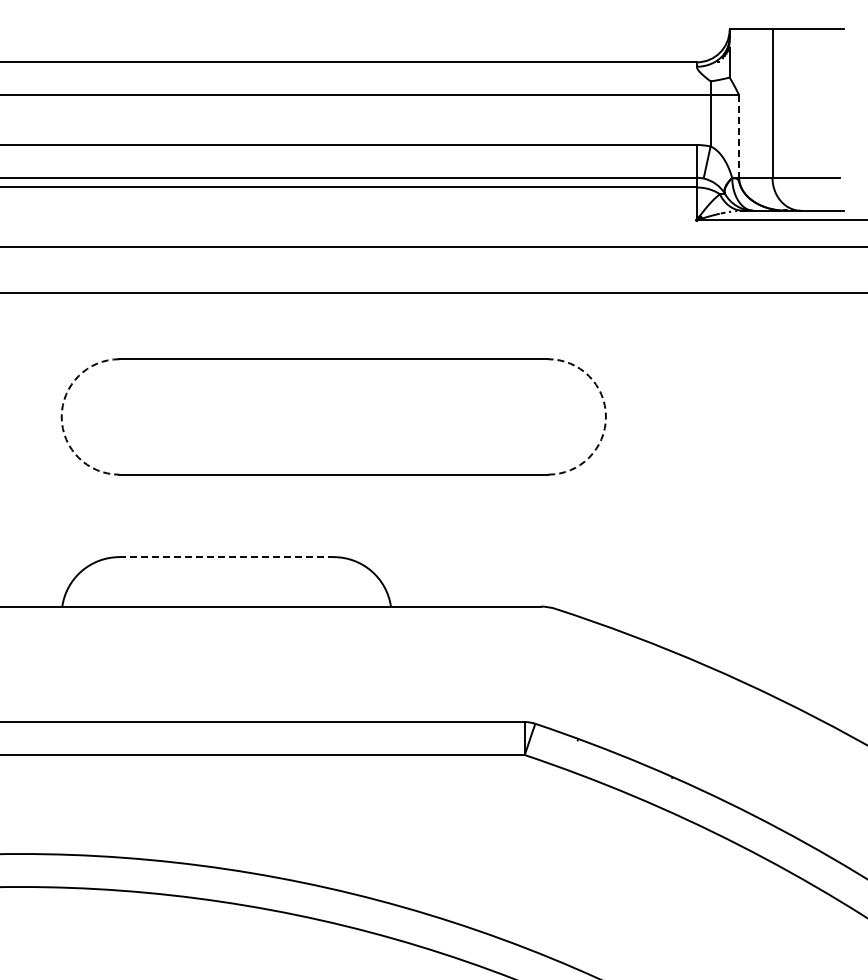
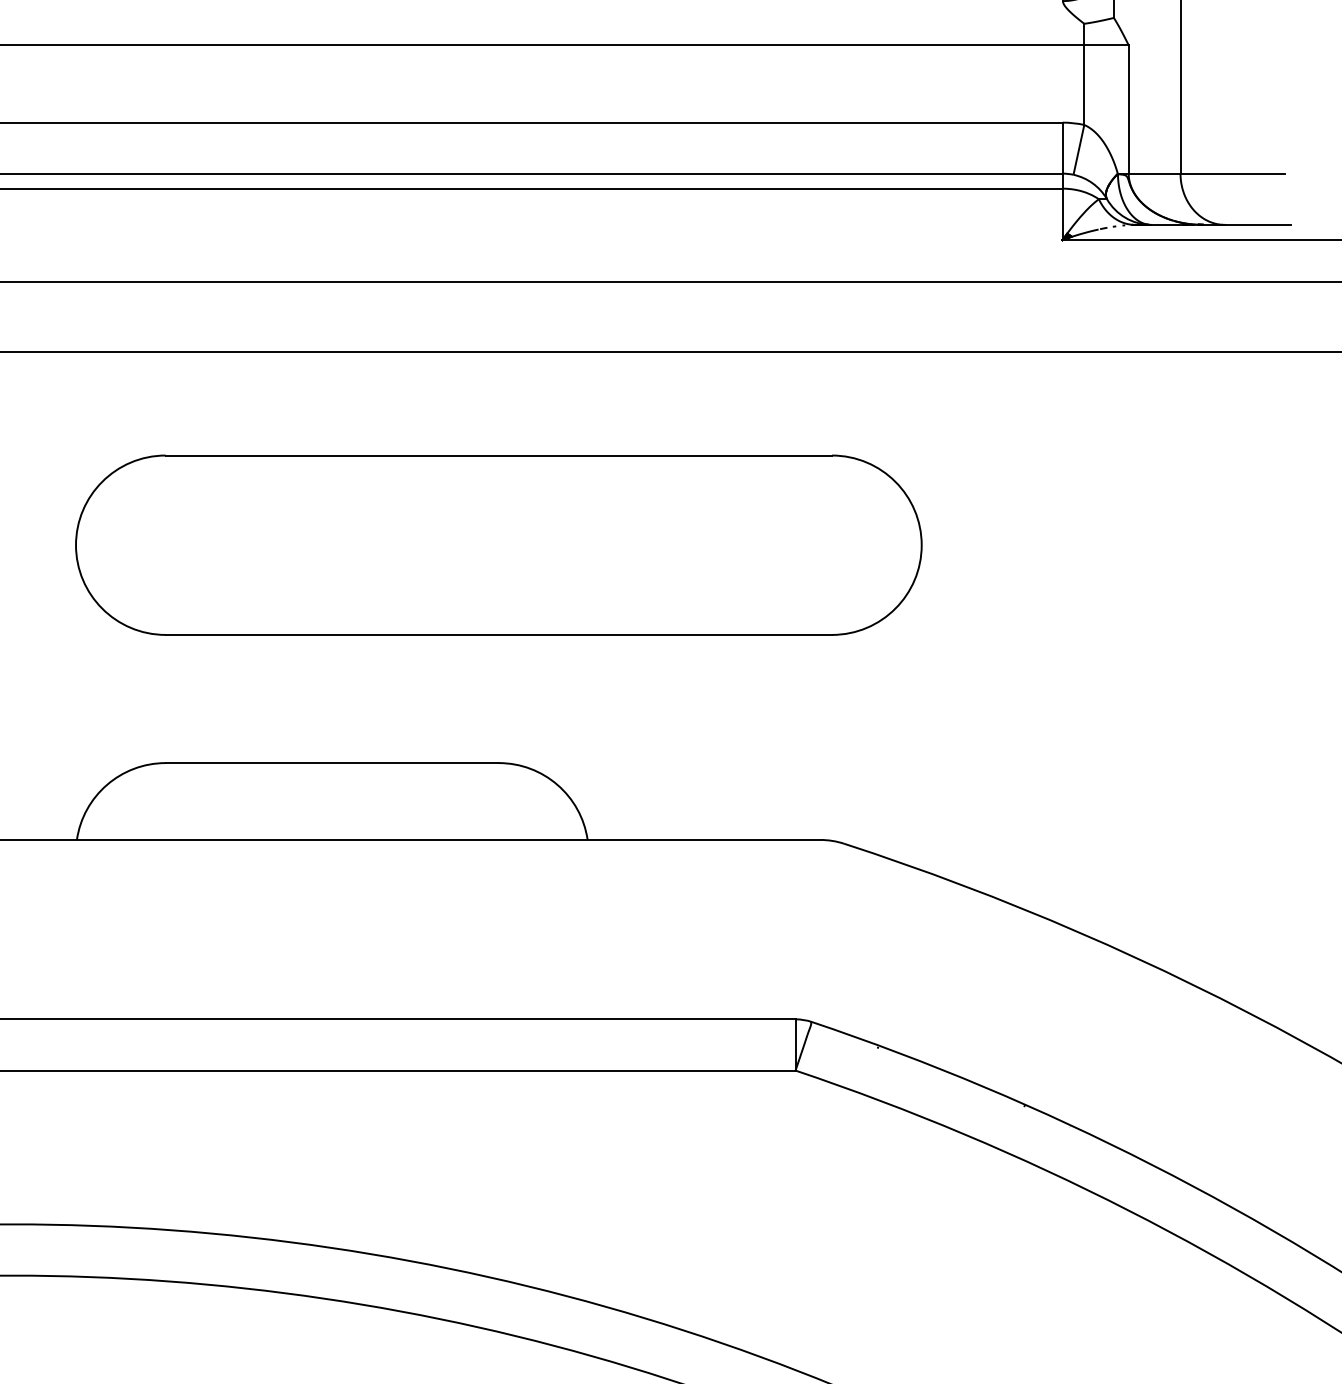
line: (739, 137) -> (1129, 110), dashed -> solid
arc: (61, 416) -> (75, 544), dashed -> solid
arc: (605, 416) -> (920, 544), dashed -> solid
line: (227, 557) -> (333, 763), dashed -> solid

